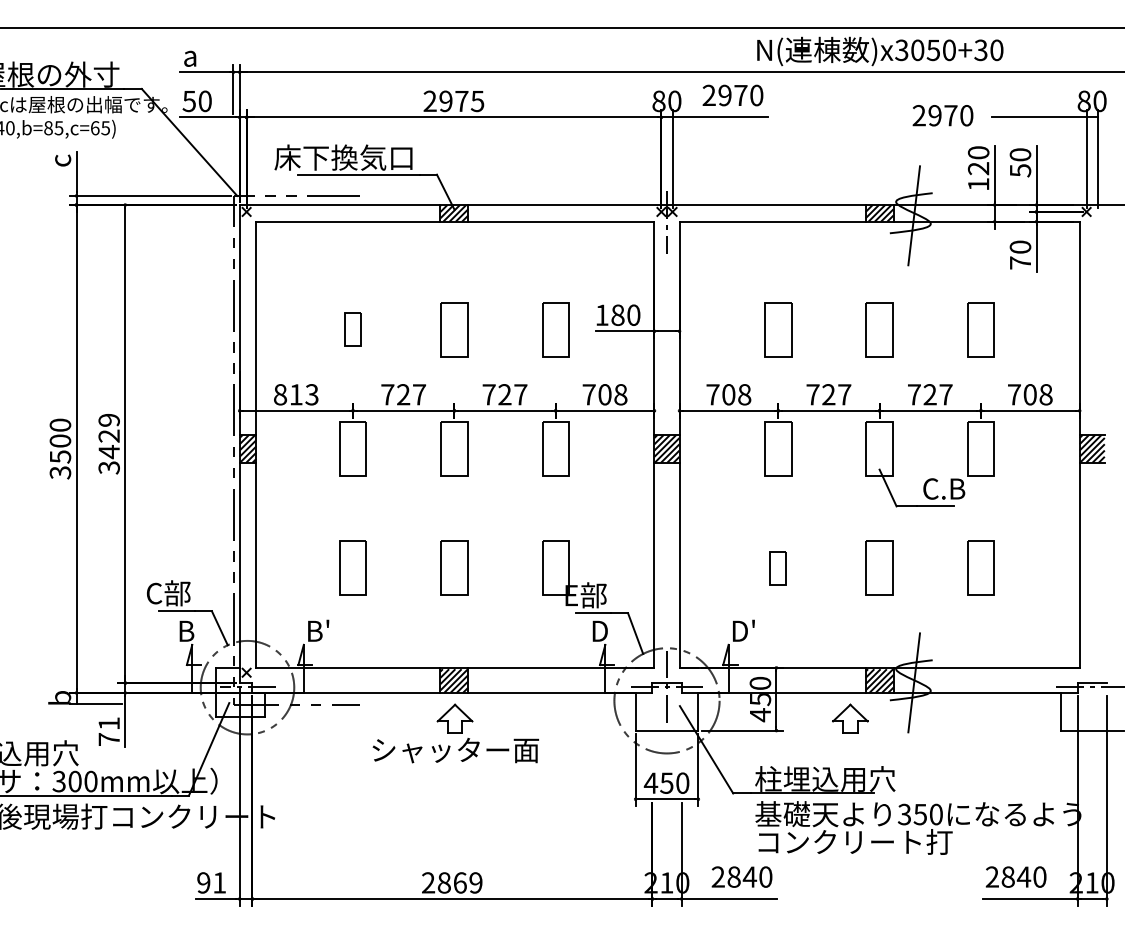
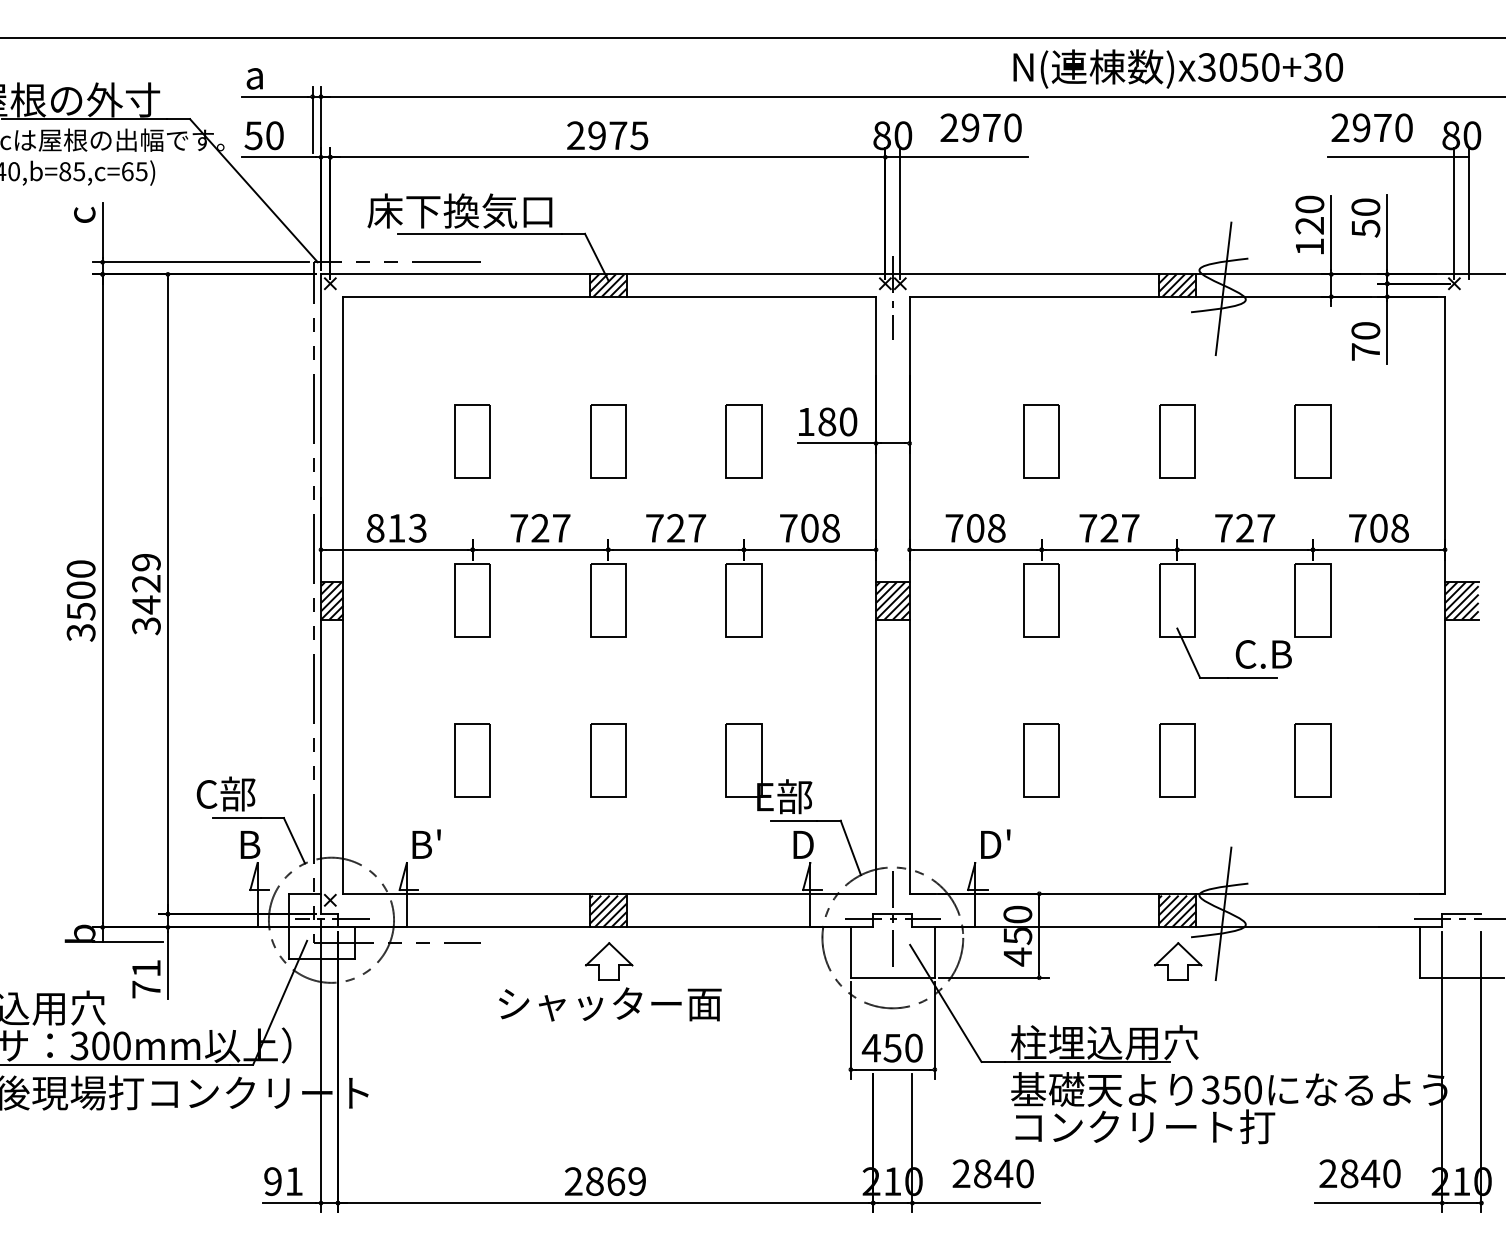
text: (942, 115) -> (1371, 127), moved
part: (352, 329) -> (472, 441), size x1.67
part: (778, 568) -> (1041, 760), size x1.67
part: (850, 718) -> (1178, 961), moved

